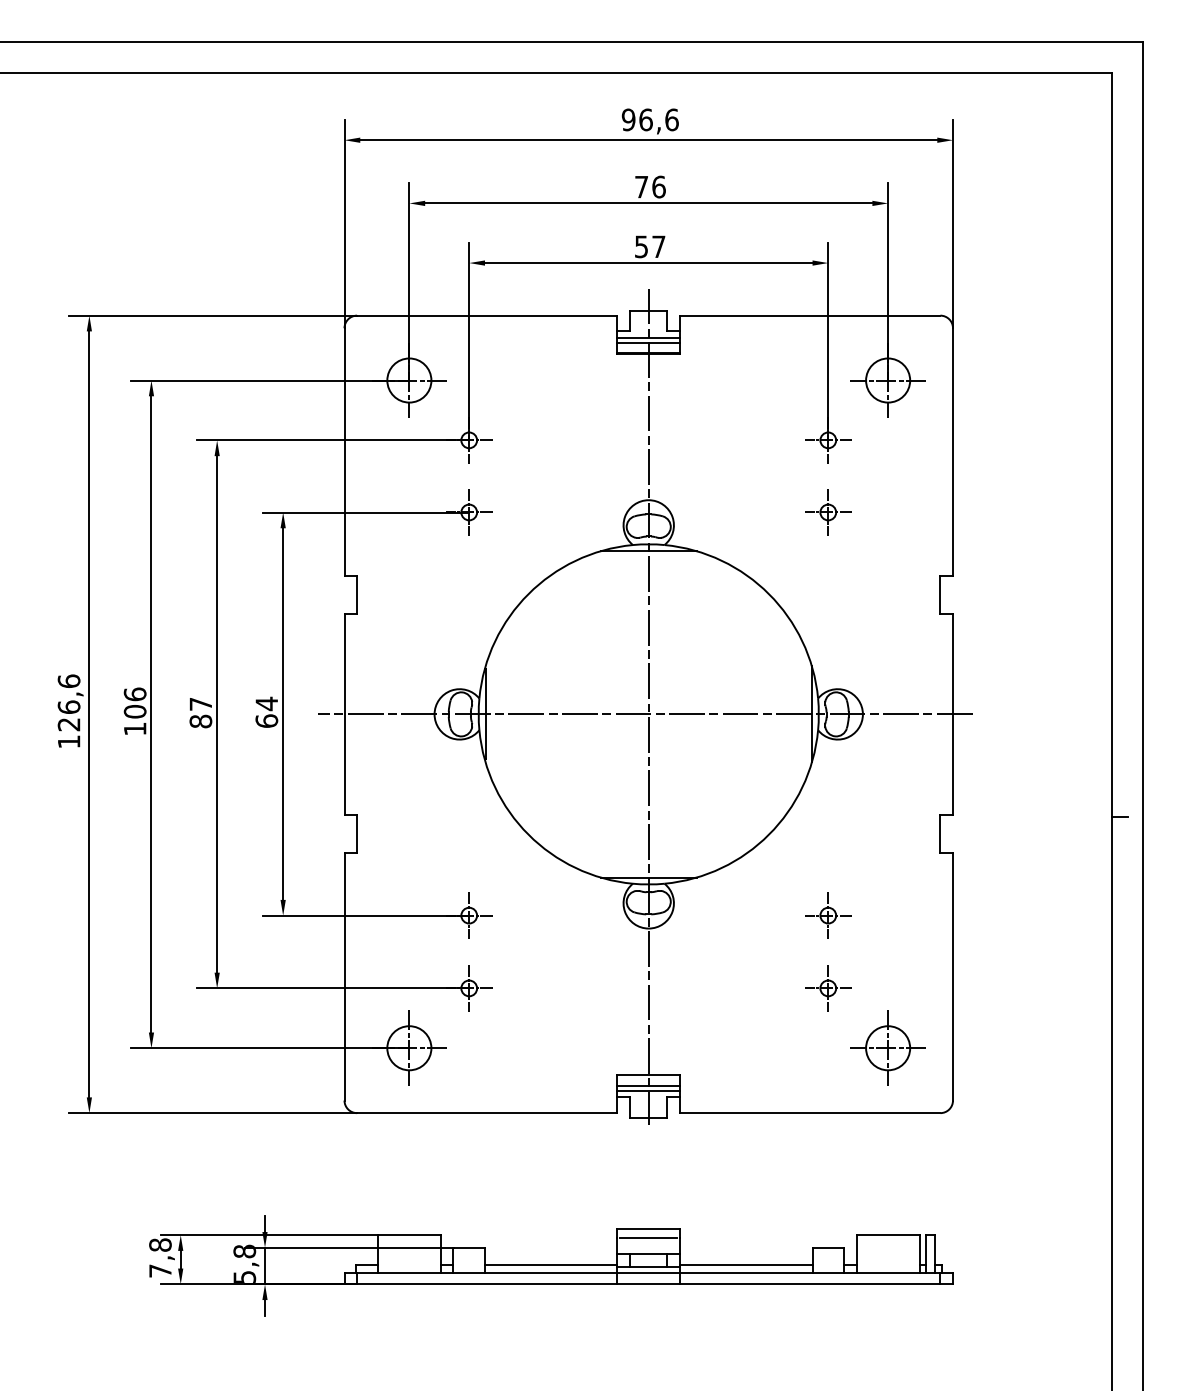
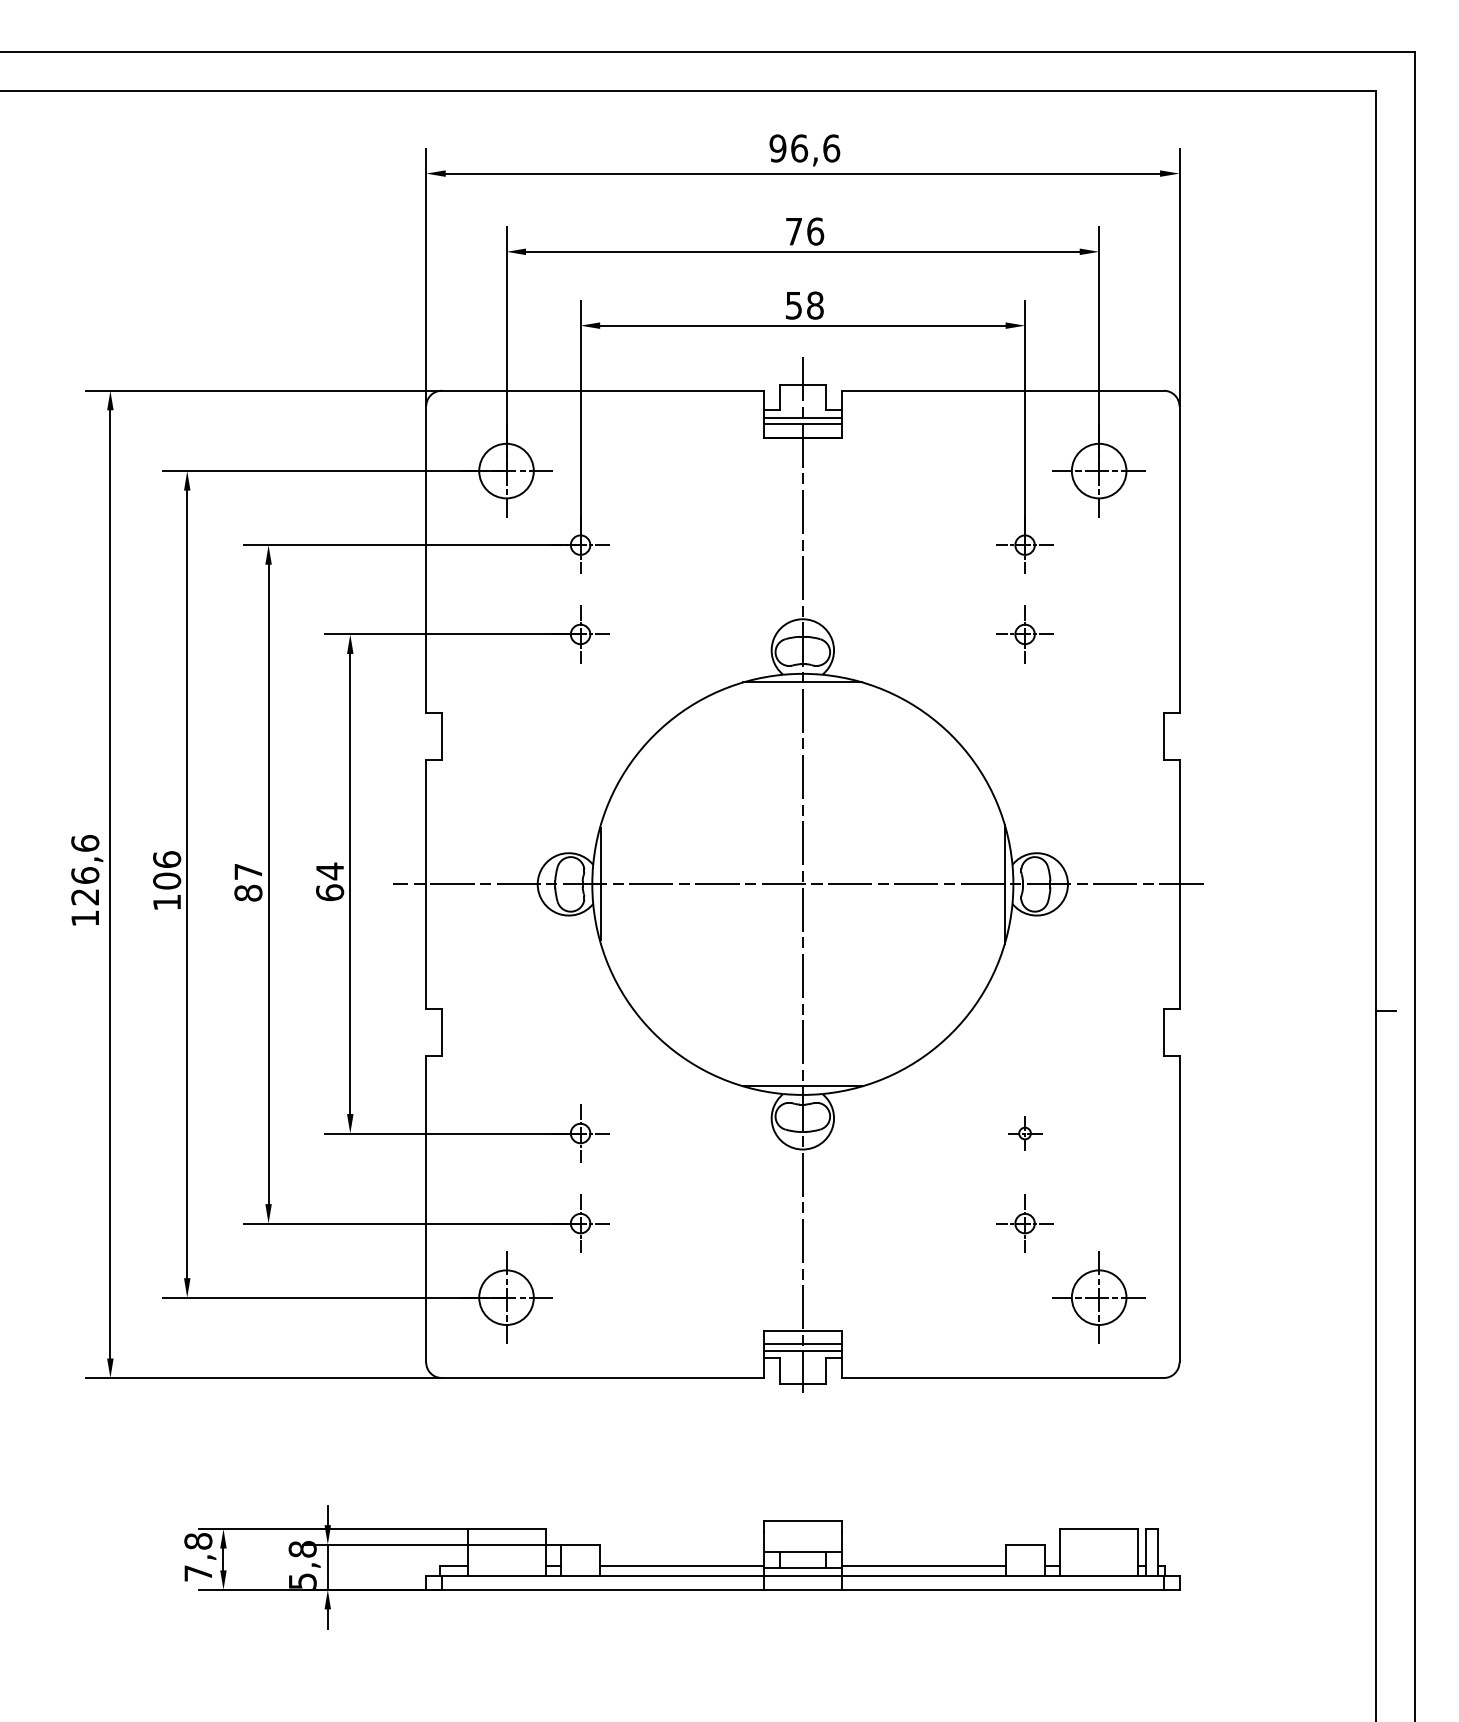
text: (658, 246) -> (815, 305), 57 -> 58
part: (827, 915) -> (1024, 1133), size x0.6
line: (648, 1237) -> (802, 1531), removed

